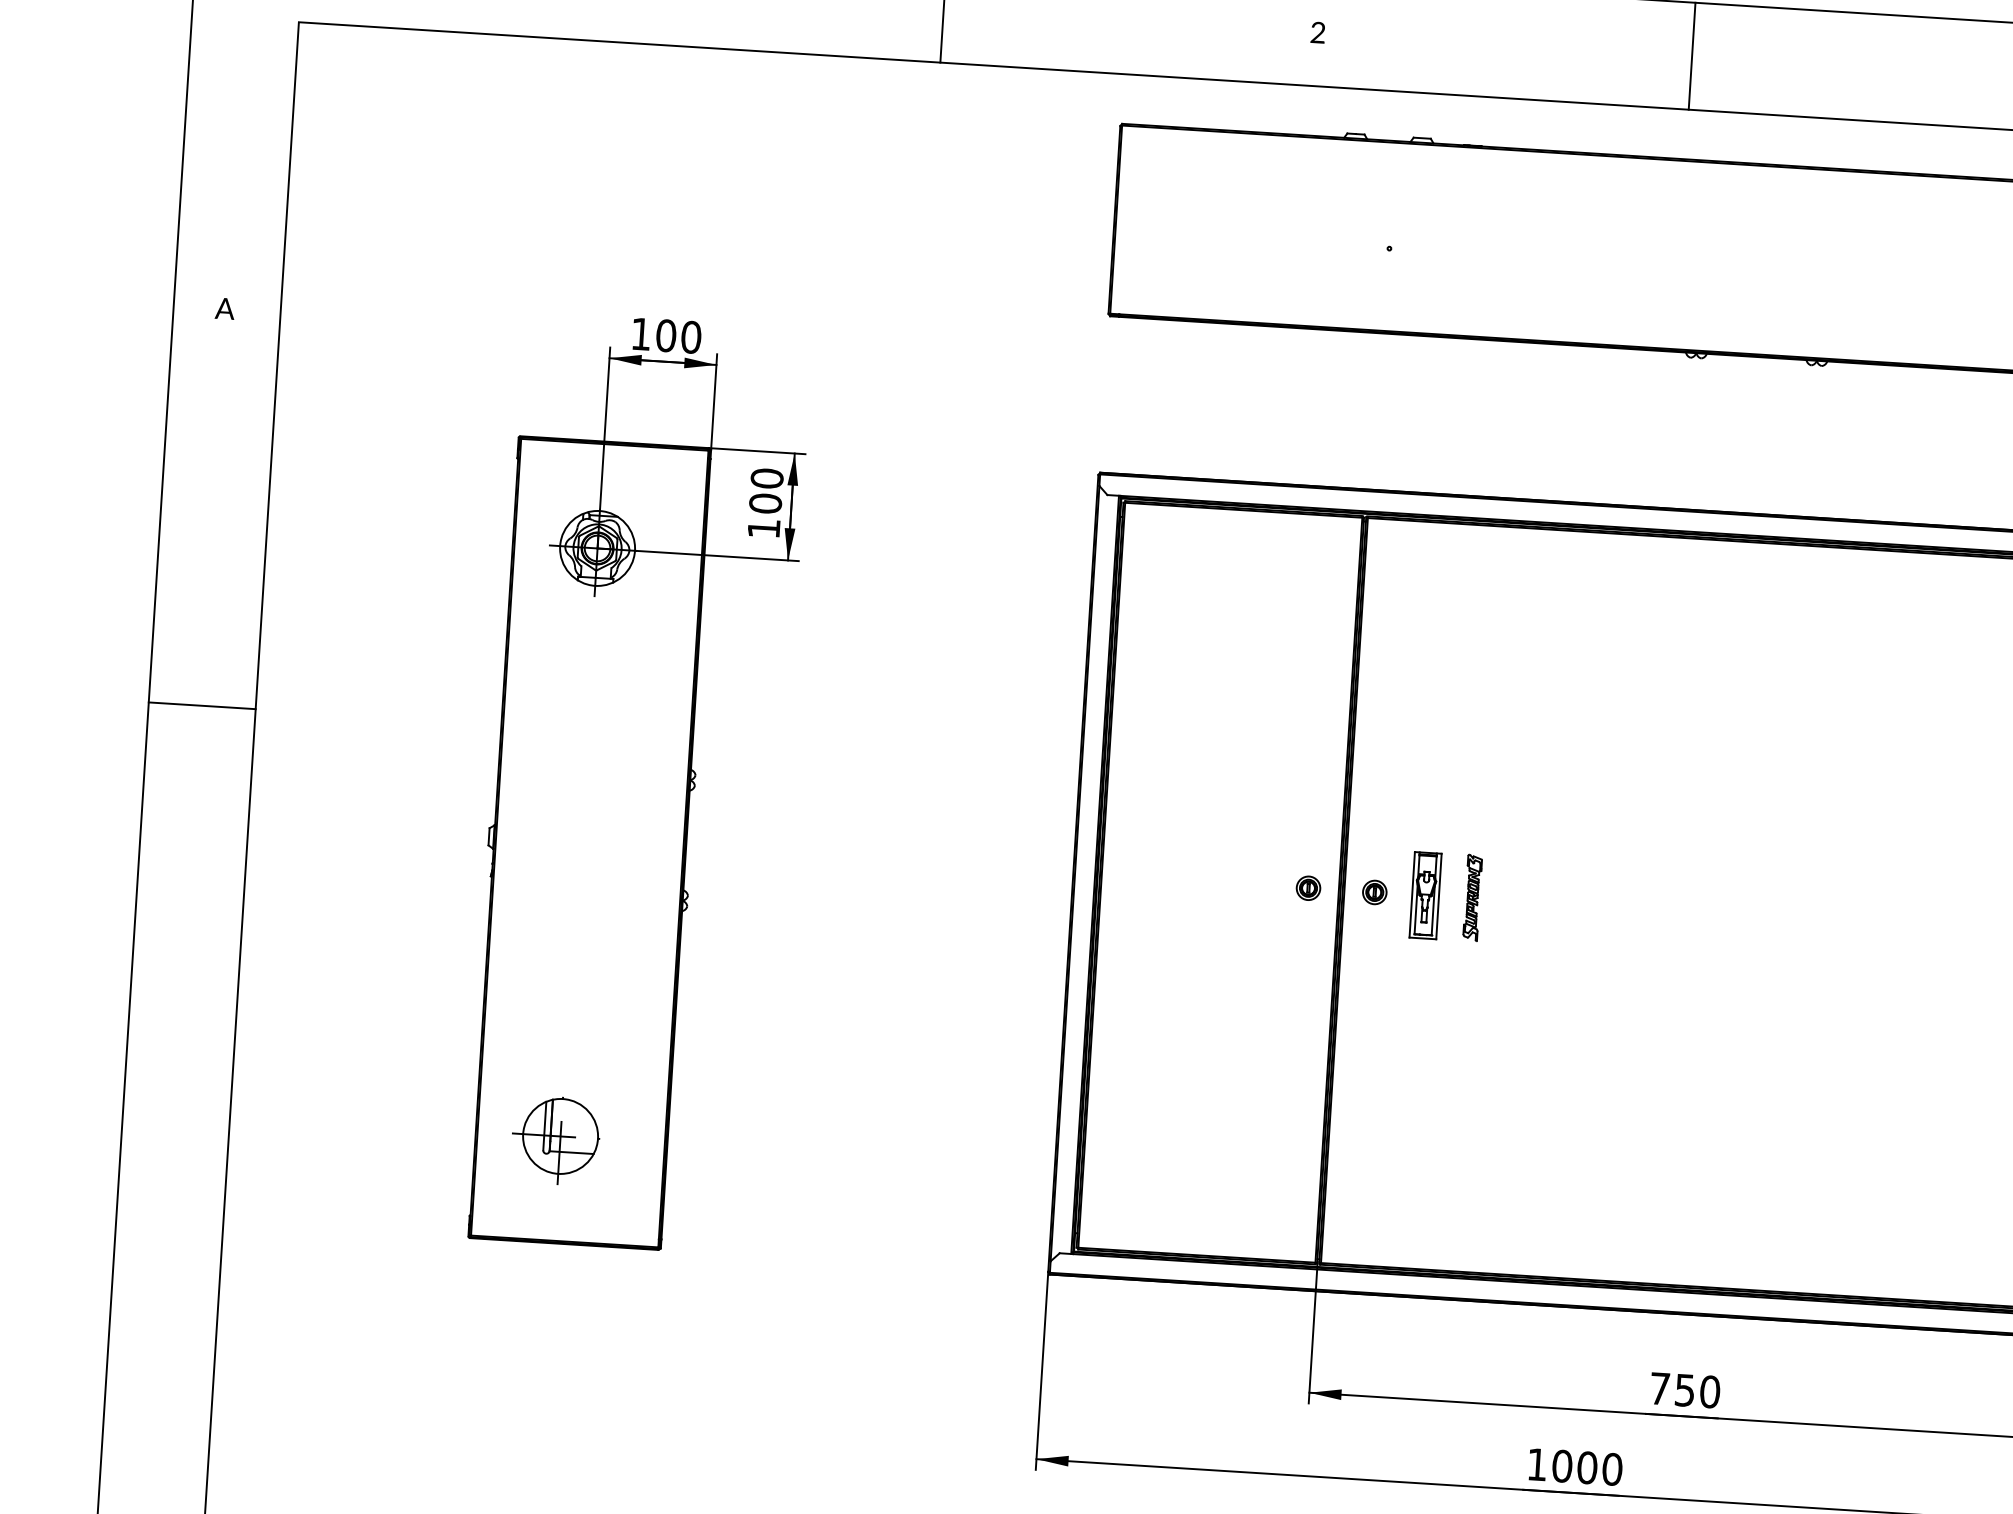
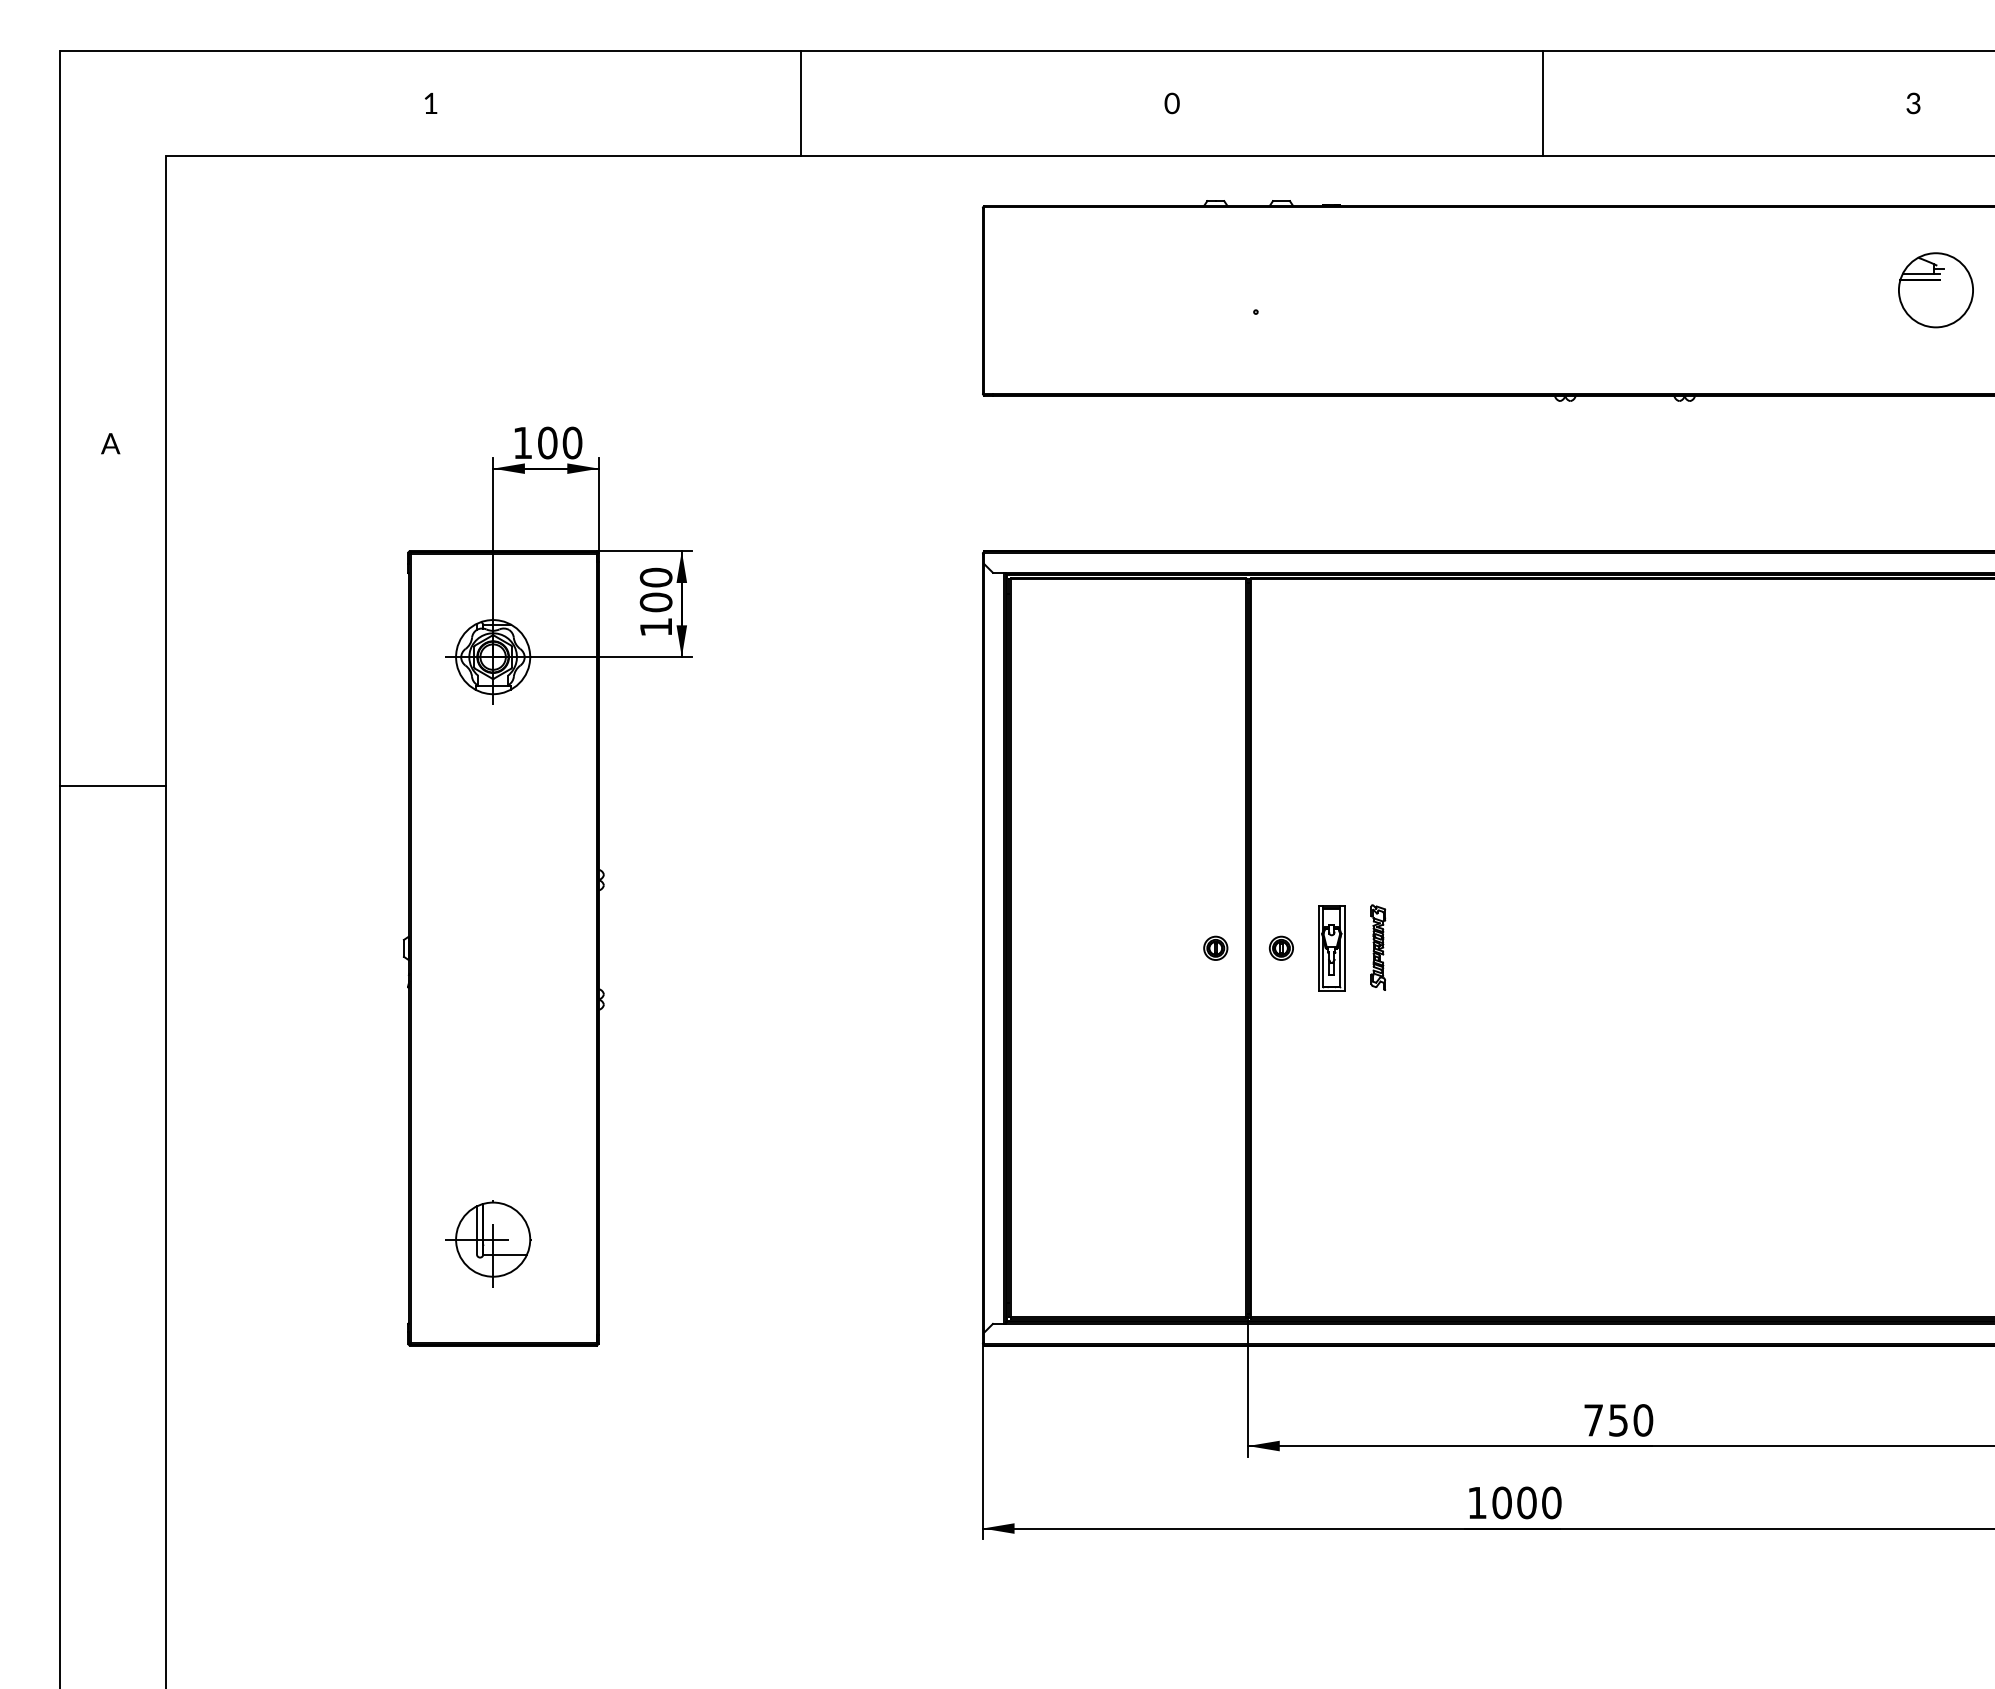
text: (1317, 32) -> (1171, 103), 2 -> 0
line: (201, 705) -> (112, 785), moved

